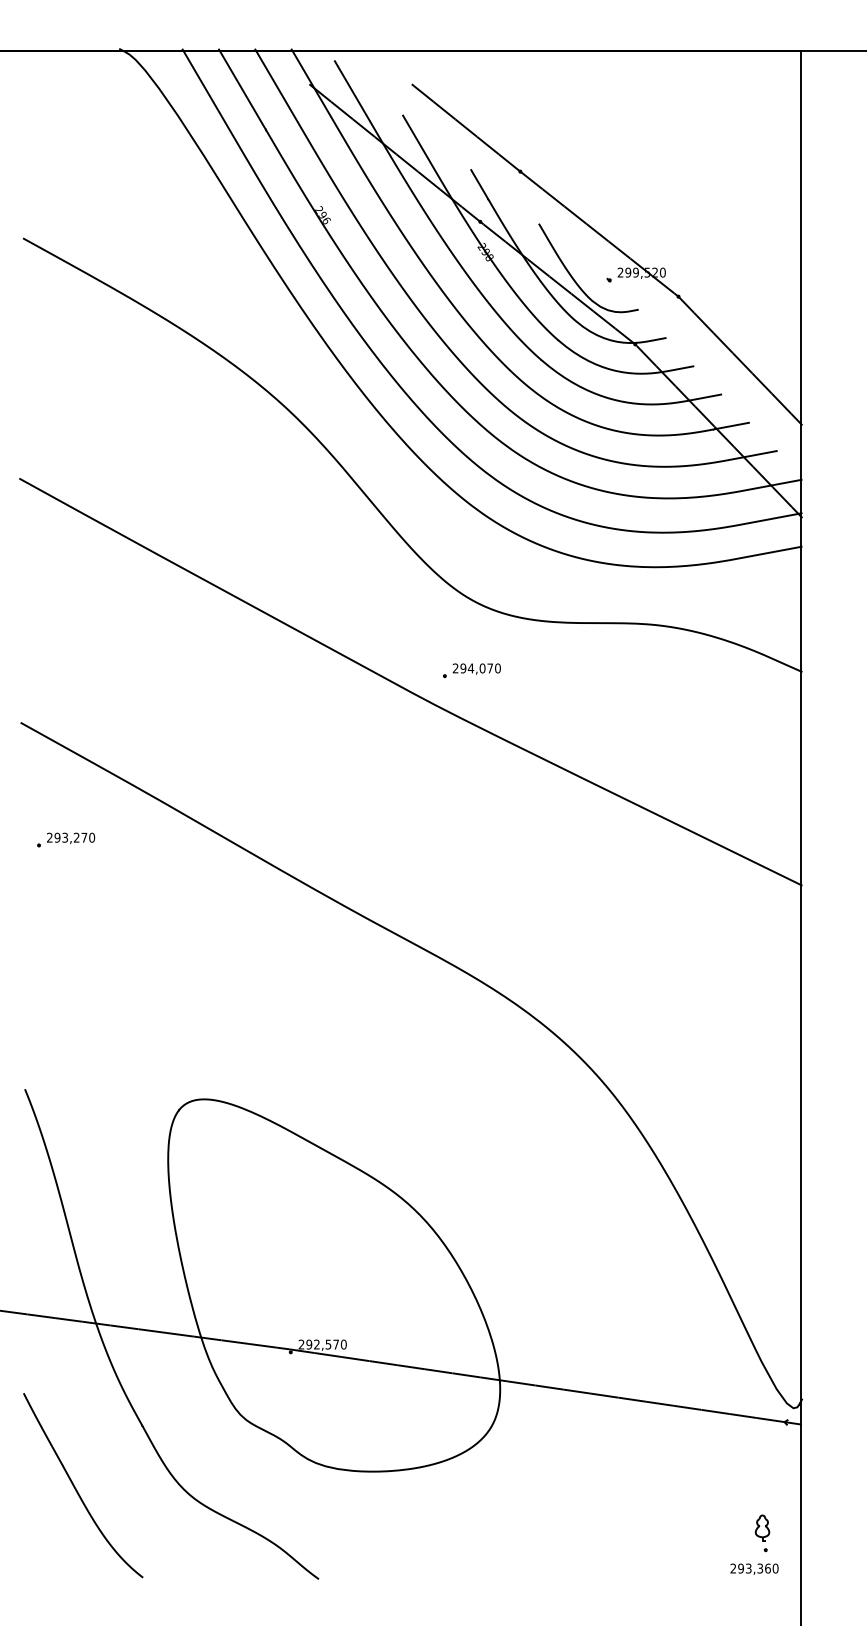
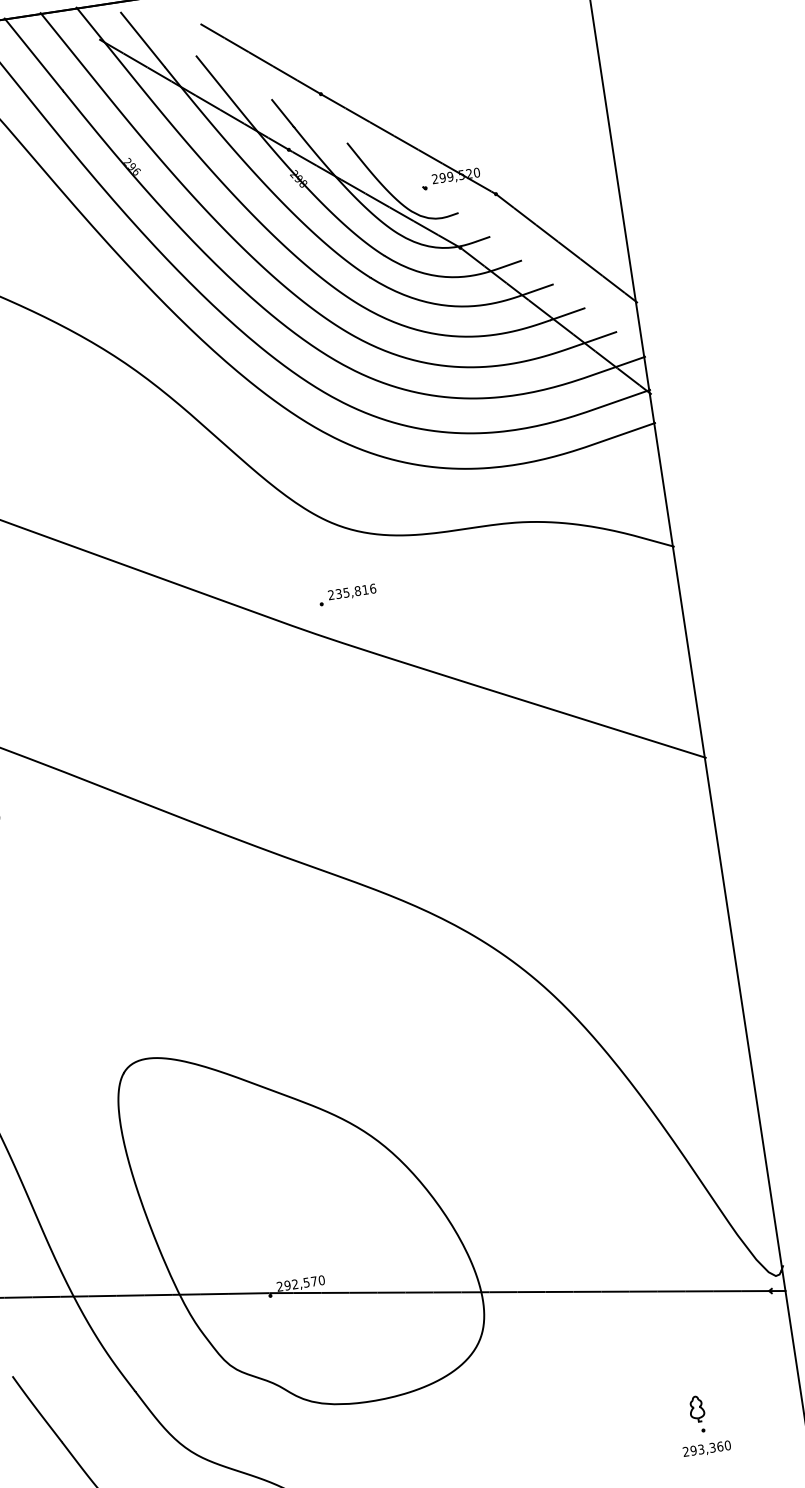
text: (480, 668) -> (355, 591), 294,070 -> 235,816
part: (762, 1533) -> (697, 1414), moved
text: (754, 1568) -> (706, 1448), moved

